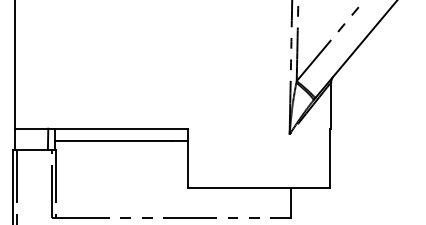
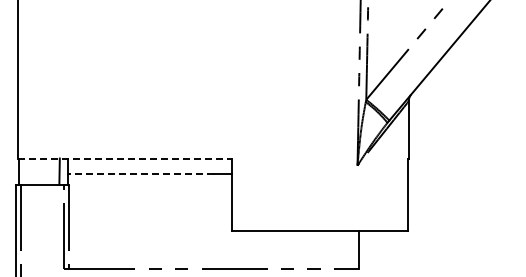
line: (101, 128) -> (125, 158), solid -> dashed
line: (113, 141) -> (140, 174), solid -> dashed

